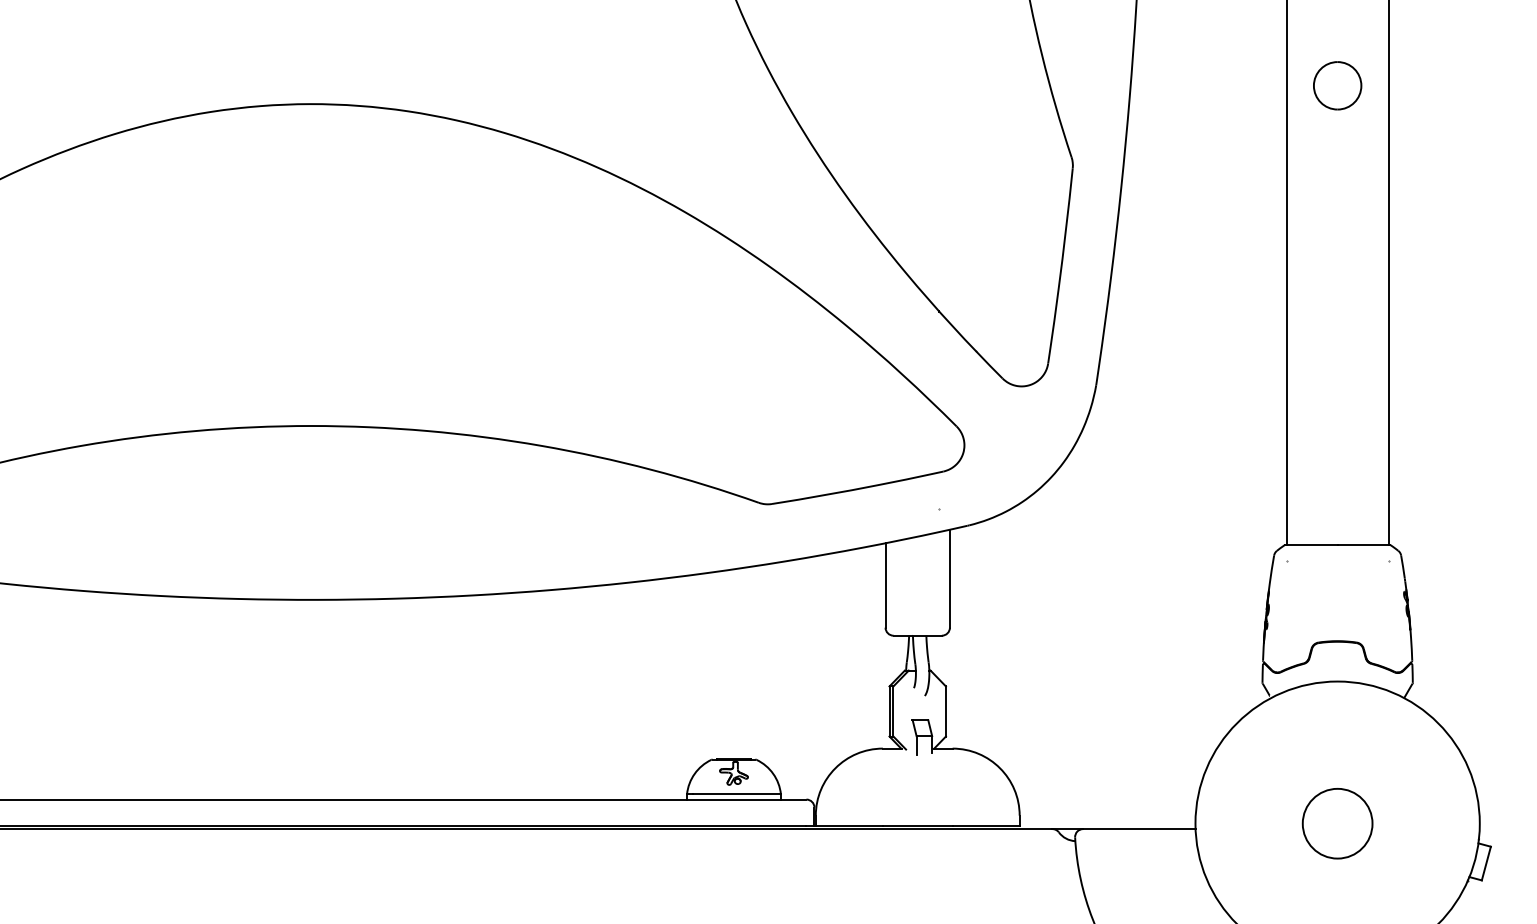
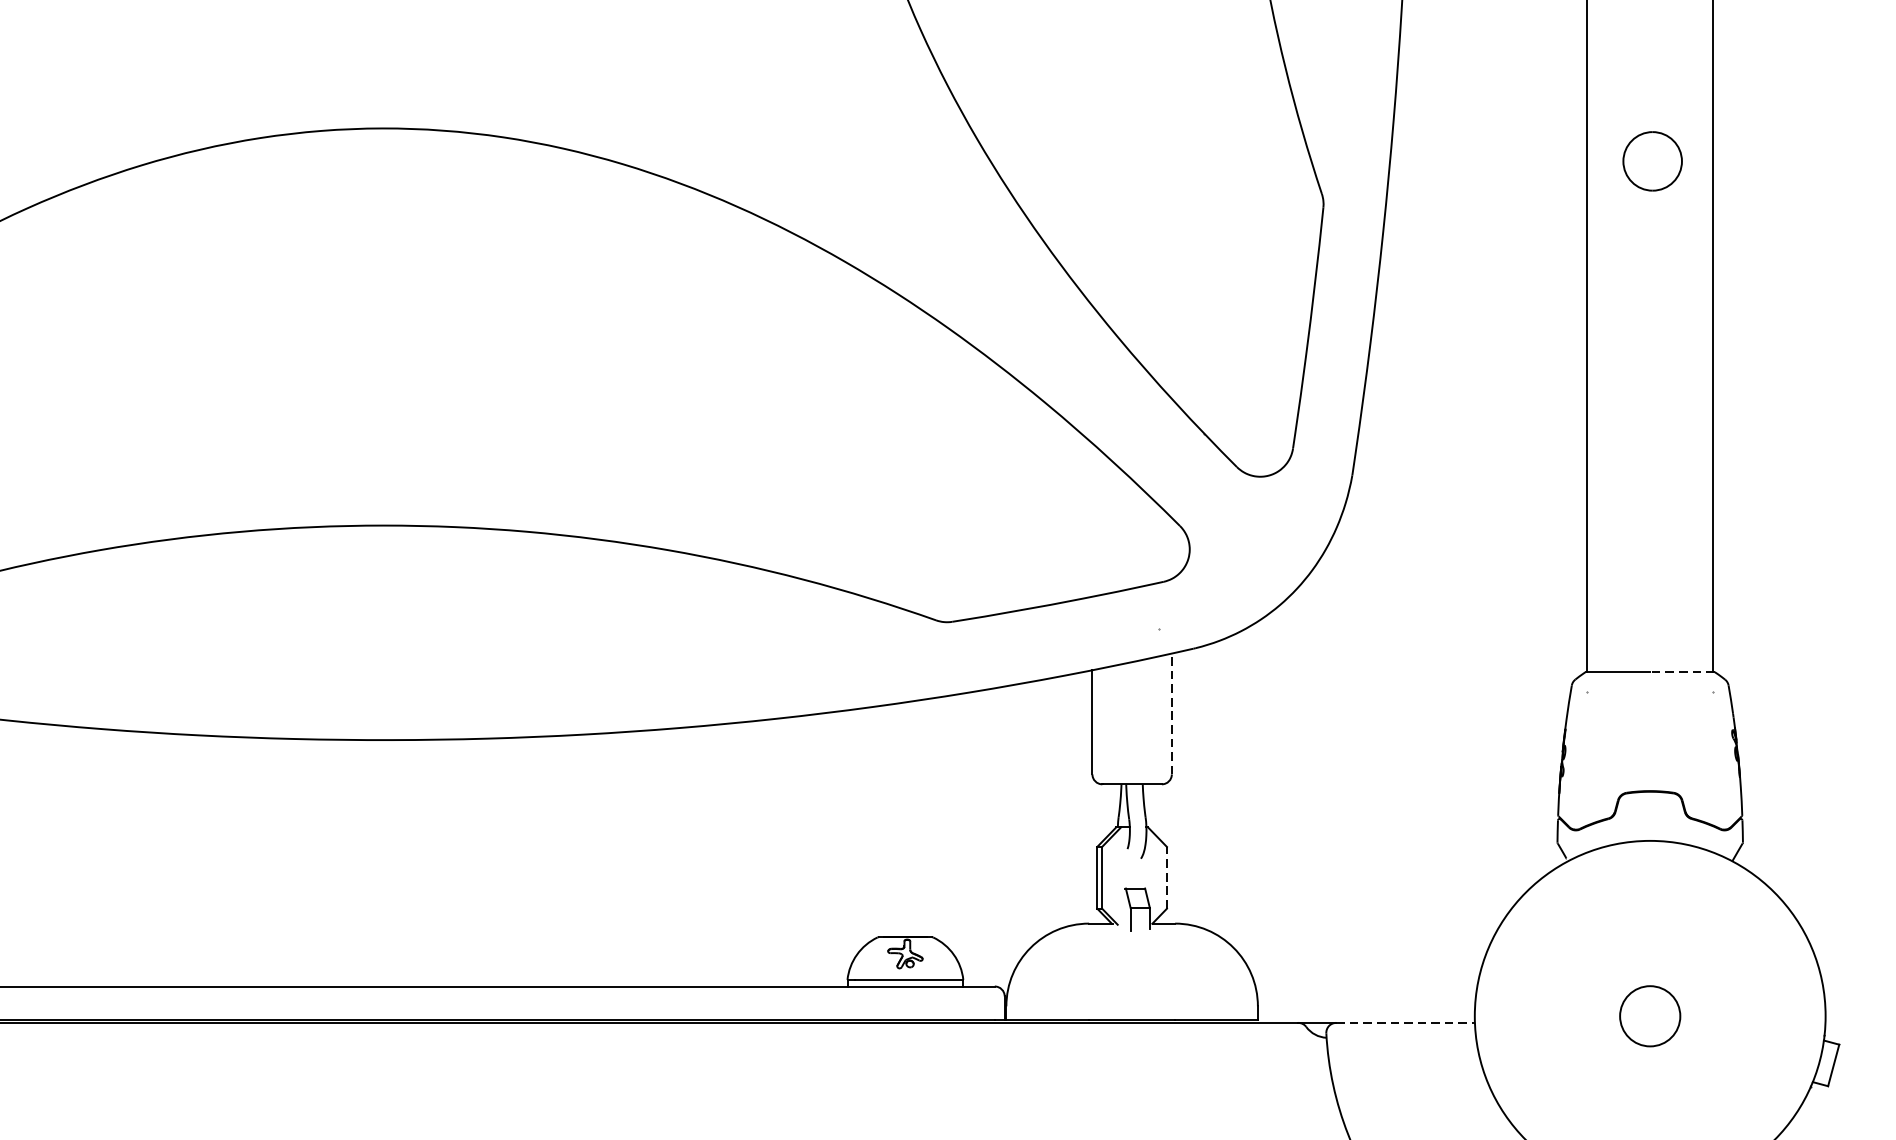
part: (1337, 85) -> (1652, 160), moved
line: (1363, 544) -> (1682, 671), solid -> dashed
line: (949, 578) -> (1171, 713), solid -> dashed
line: (945, 711) -> (1166, 877), solid -> dashed
circle: (1337, 823) -> (1650, 1016), size x0.7
line: (1139, 829) -> (1405, 1023), solid -> dashed

